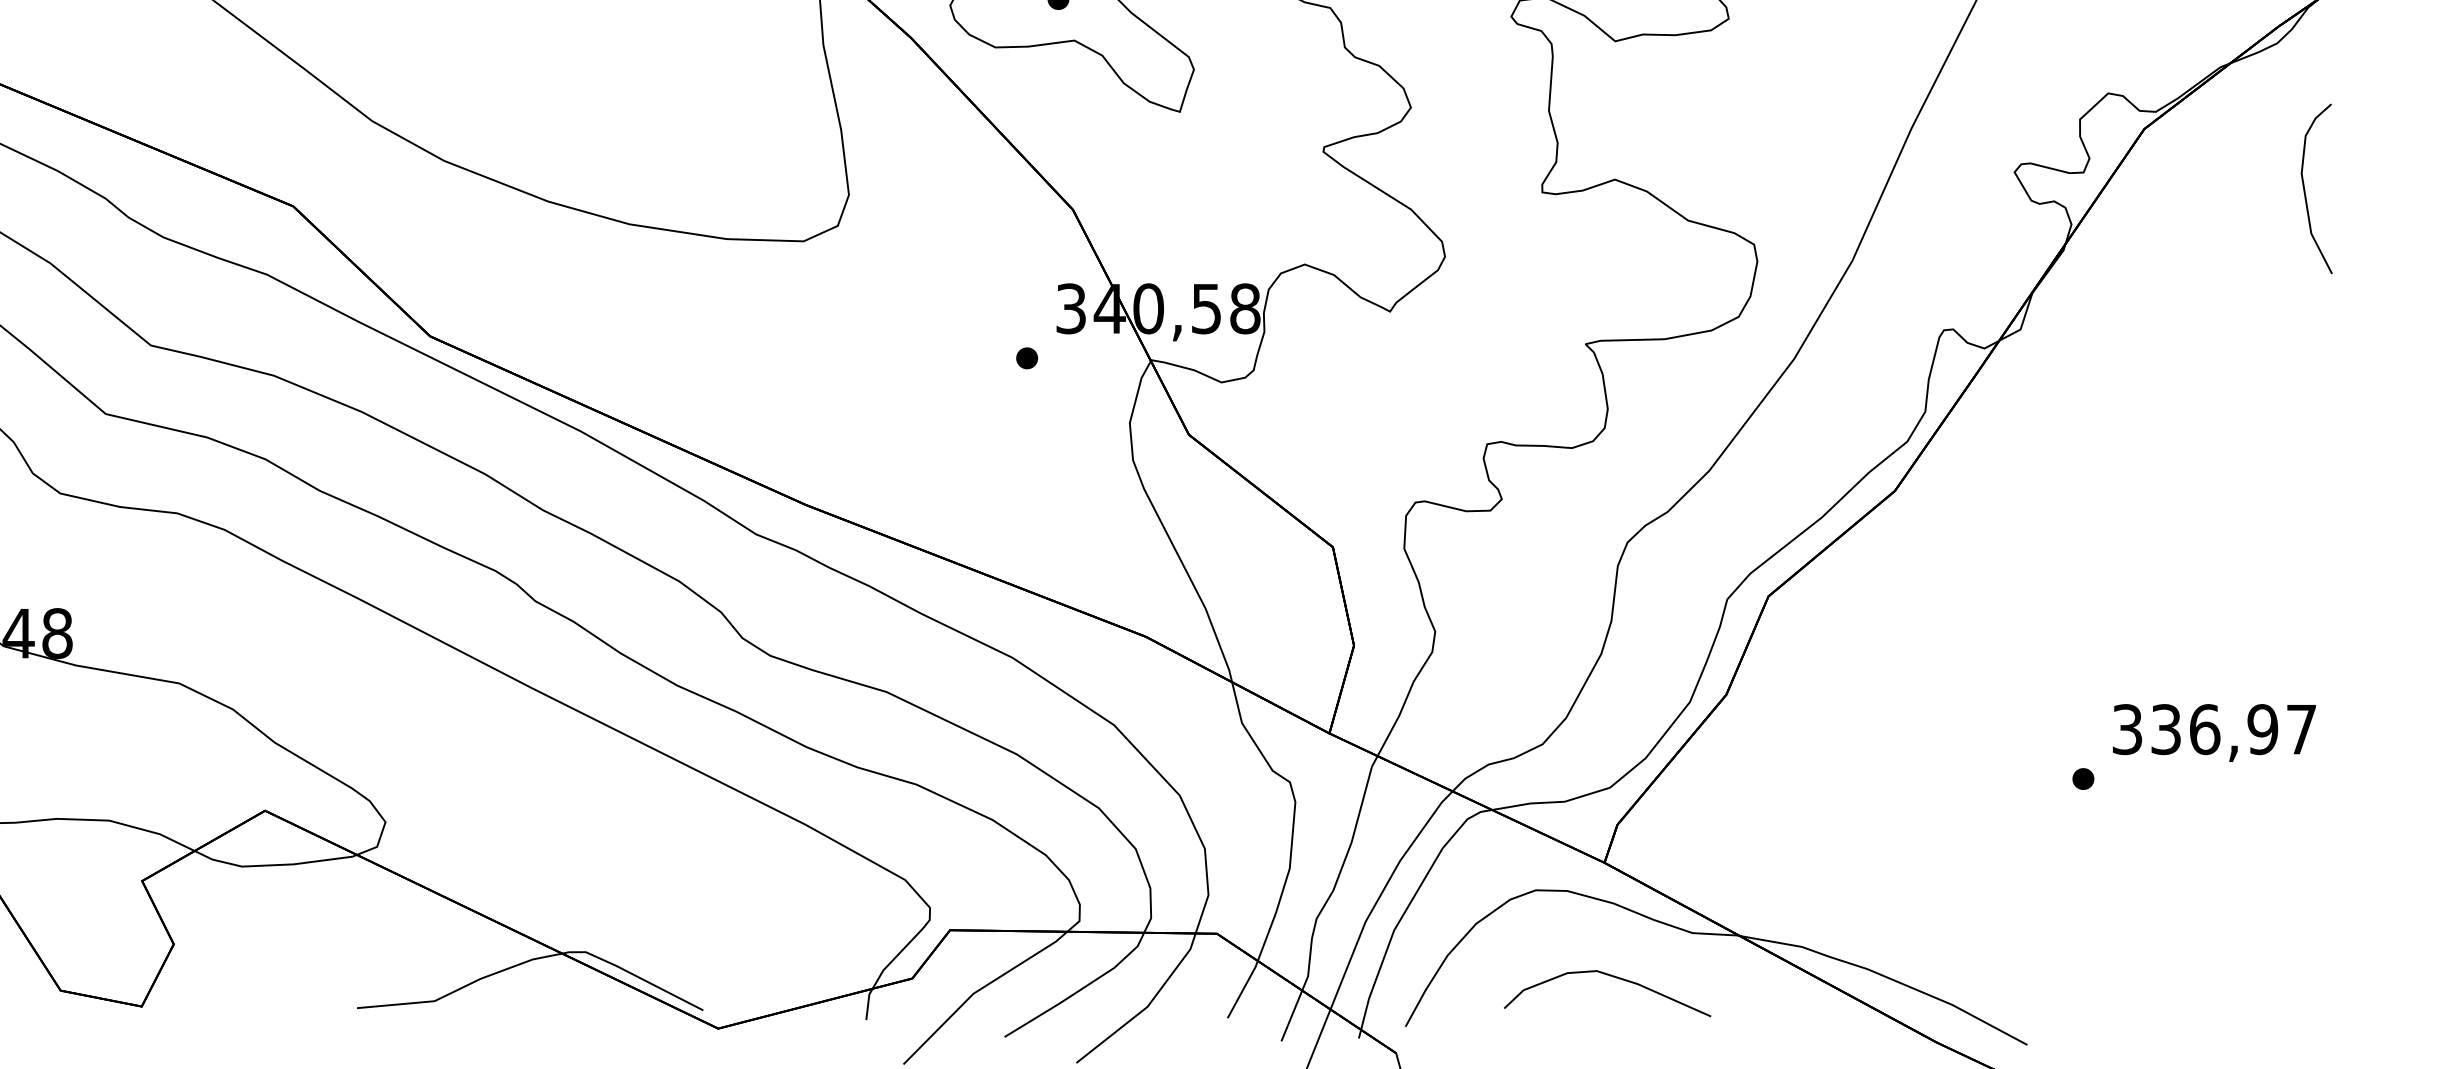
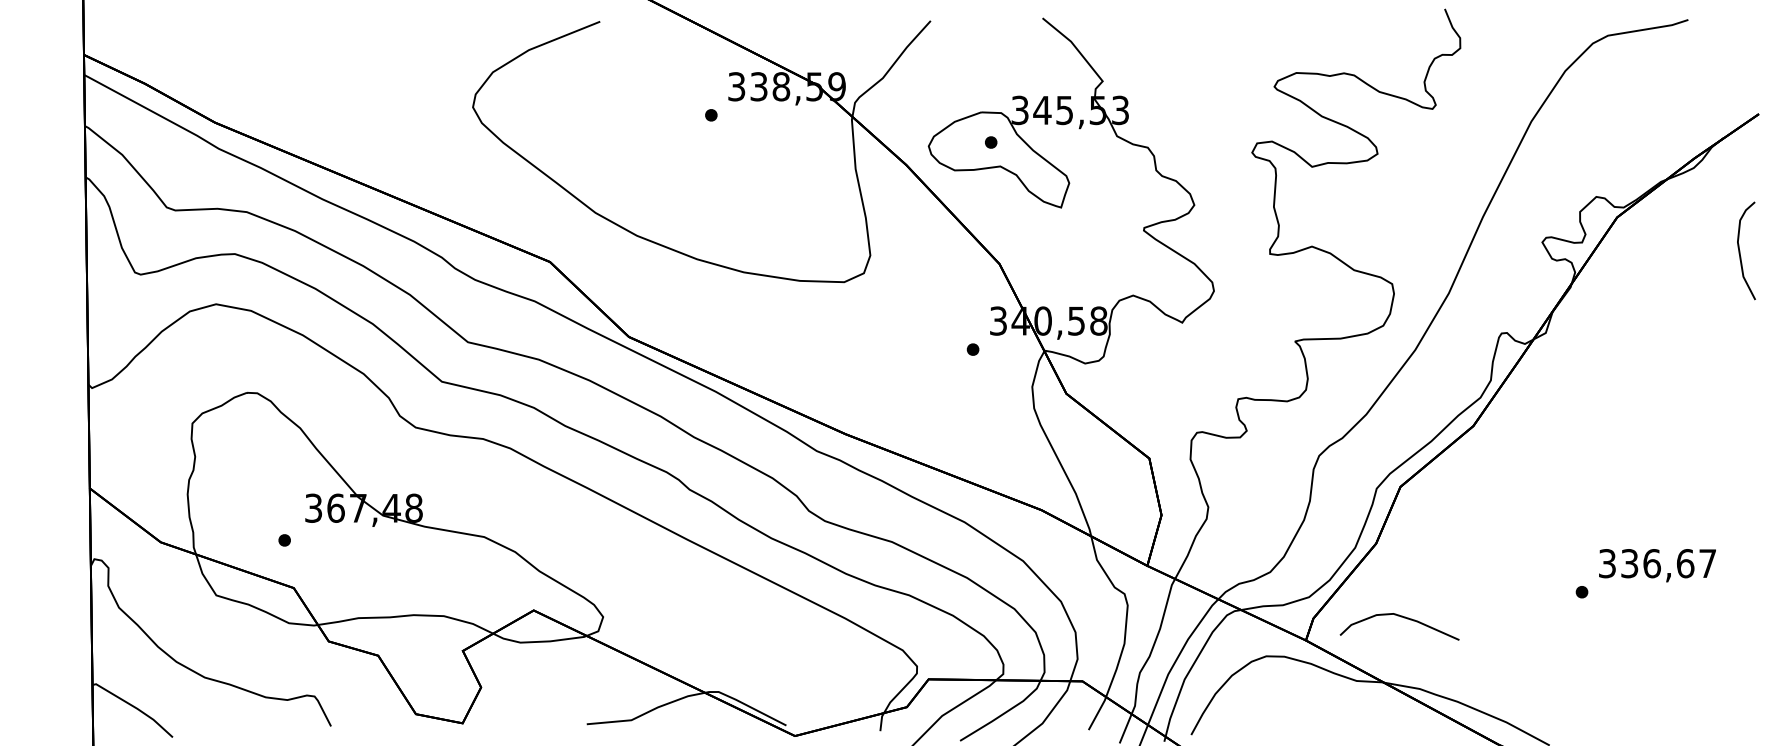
curve: (2306, 188) -> (1740, 250), moved
text: (2262, 729) -> (1685, 563), 336,97 -> 336,67
curve: (1610, 977) -> (1401, 617), moved

